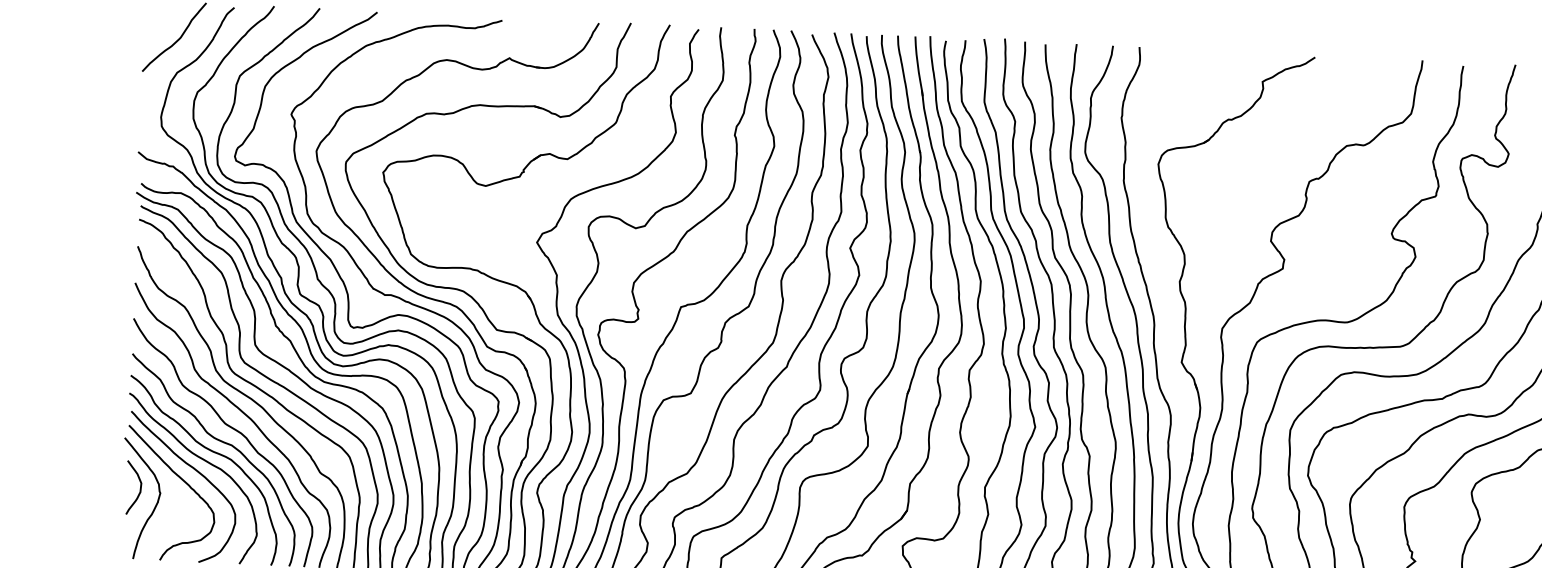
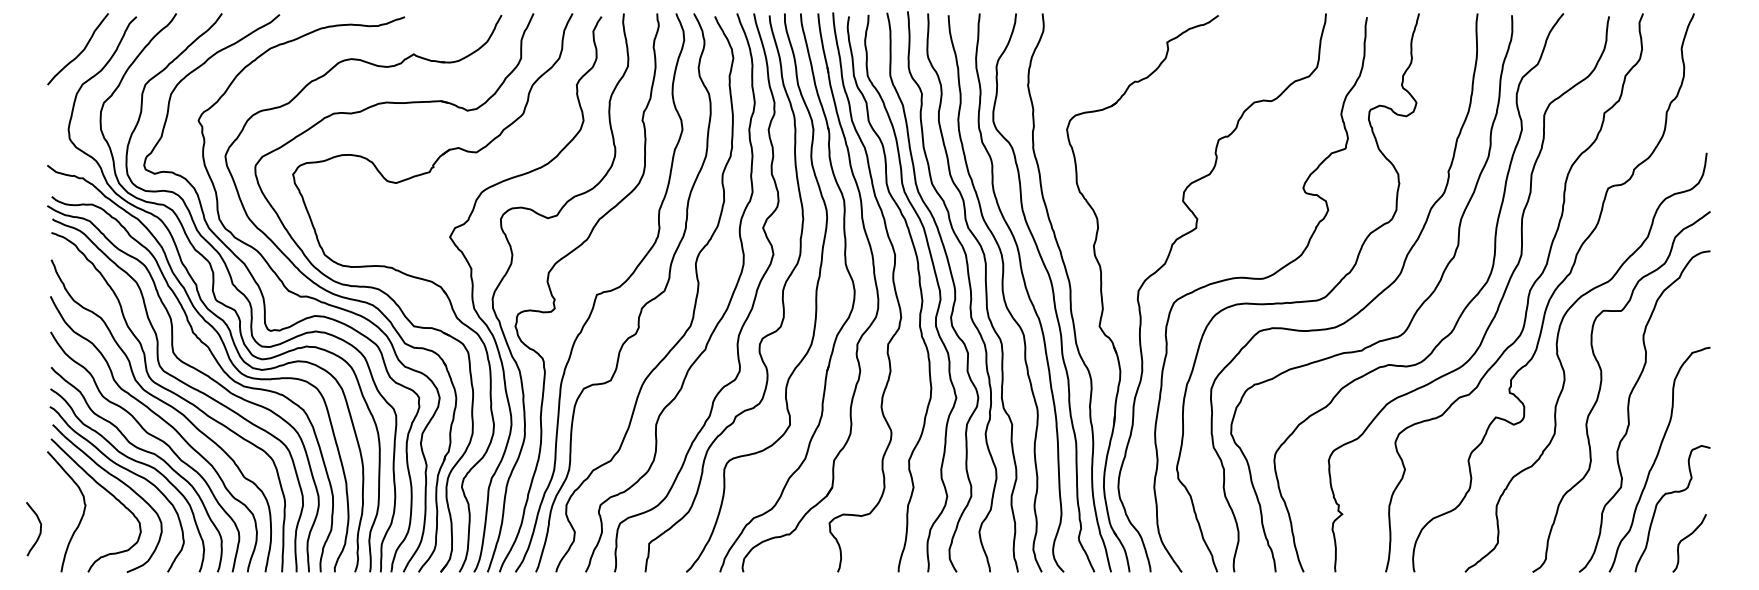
curve: (139, 489) -> (39, 530), moved

